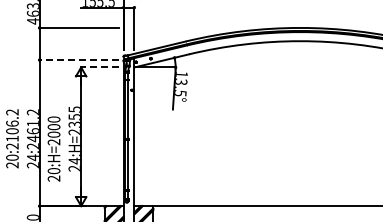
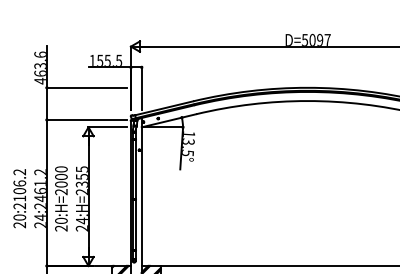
line: (79, 59) -> (86, 119), dashed -> solid
line: (100, 67) -> (107, 127), dashed -> solid
text: (54, 148) -> (61, 198), moved

